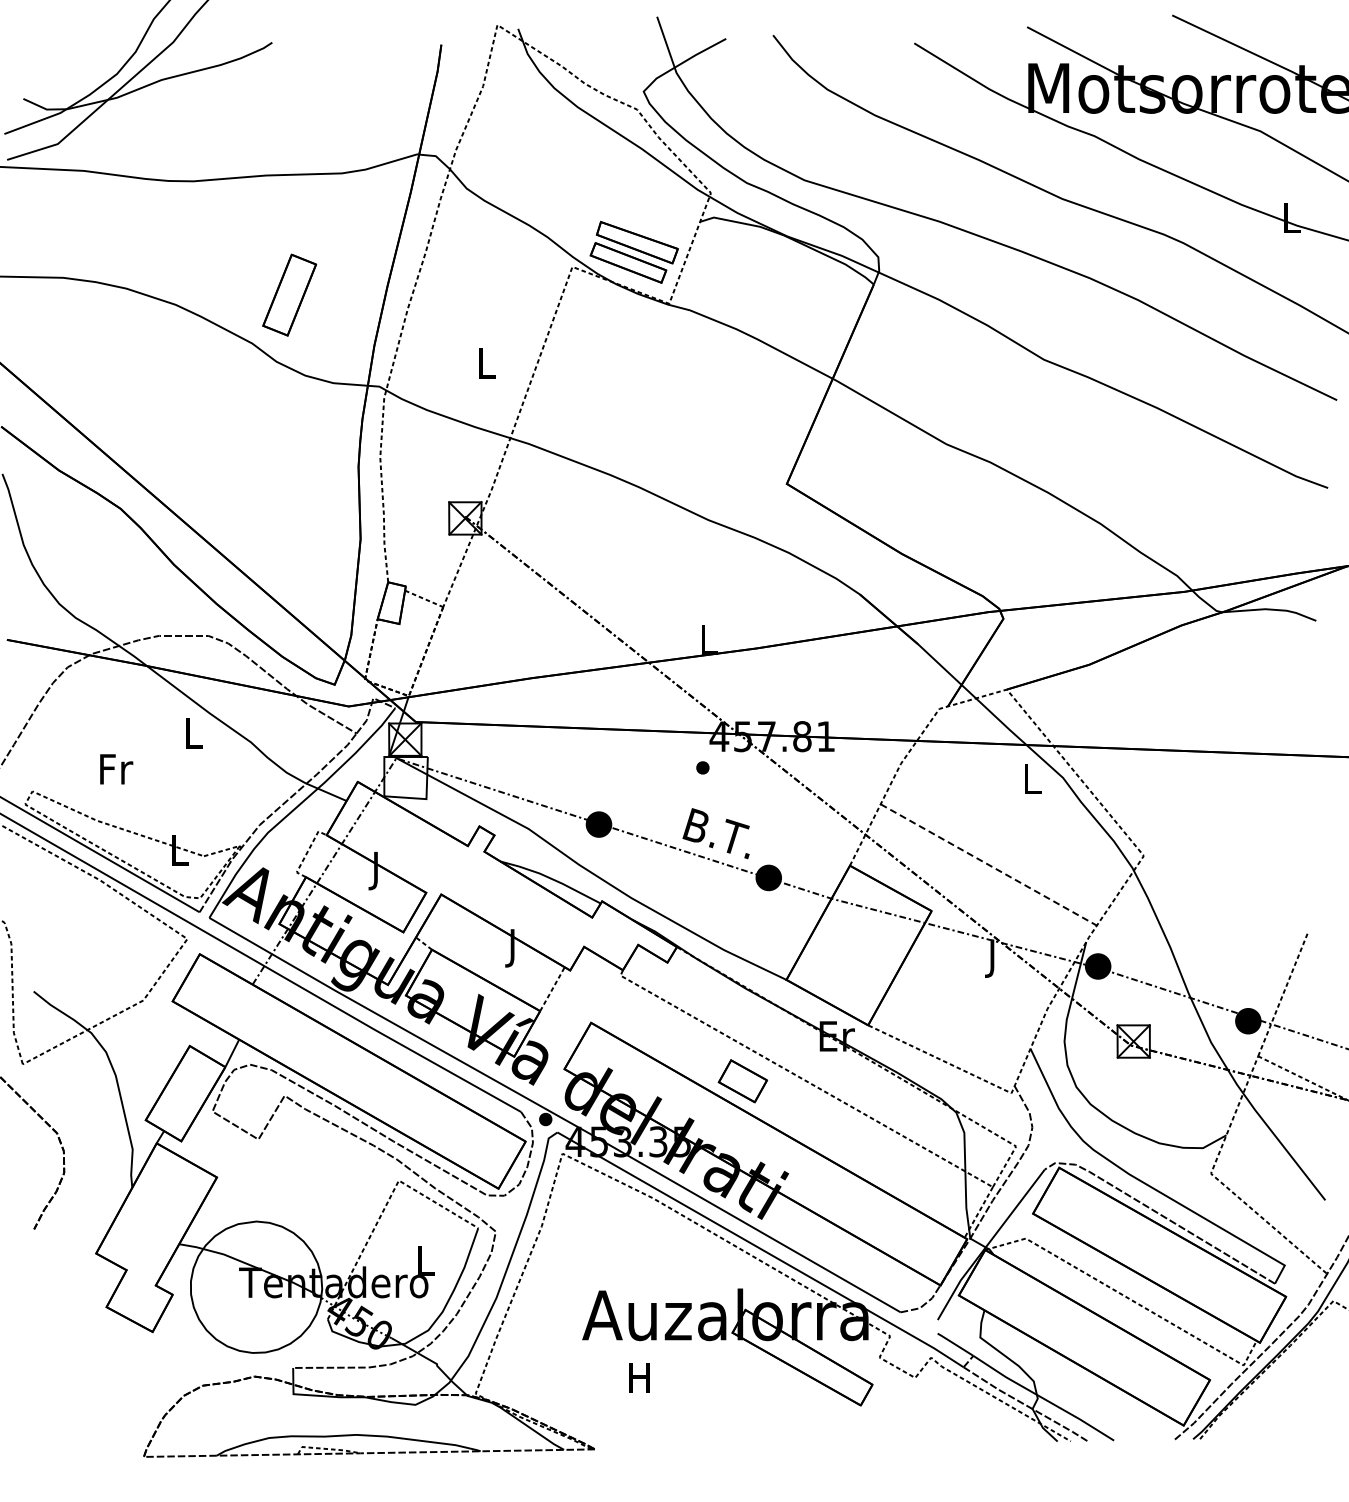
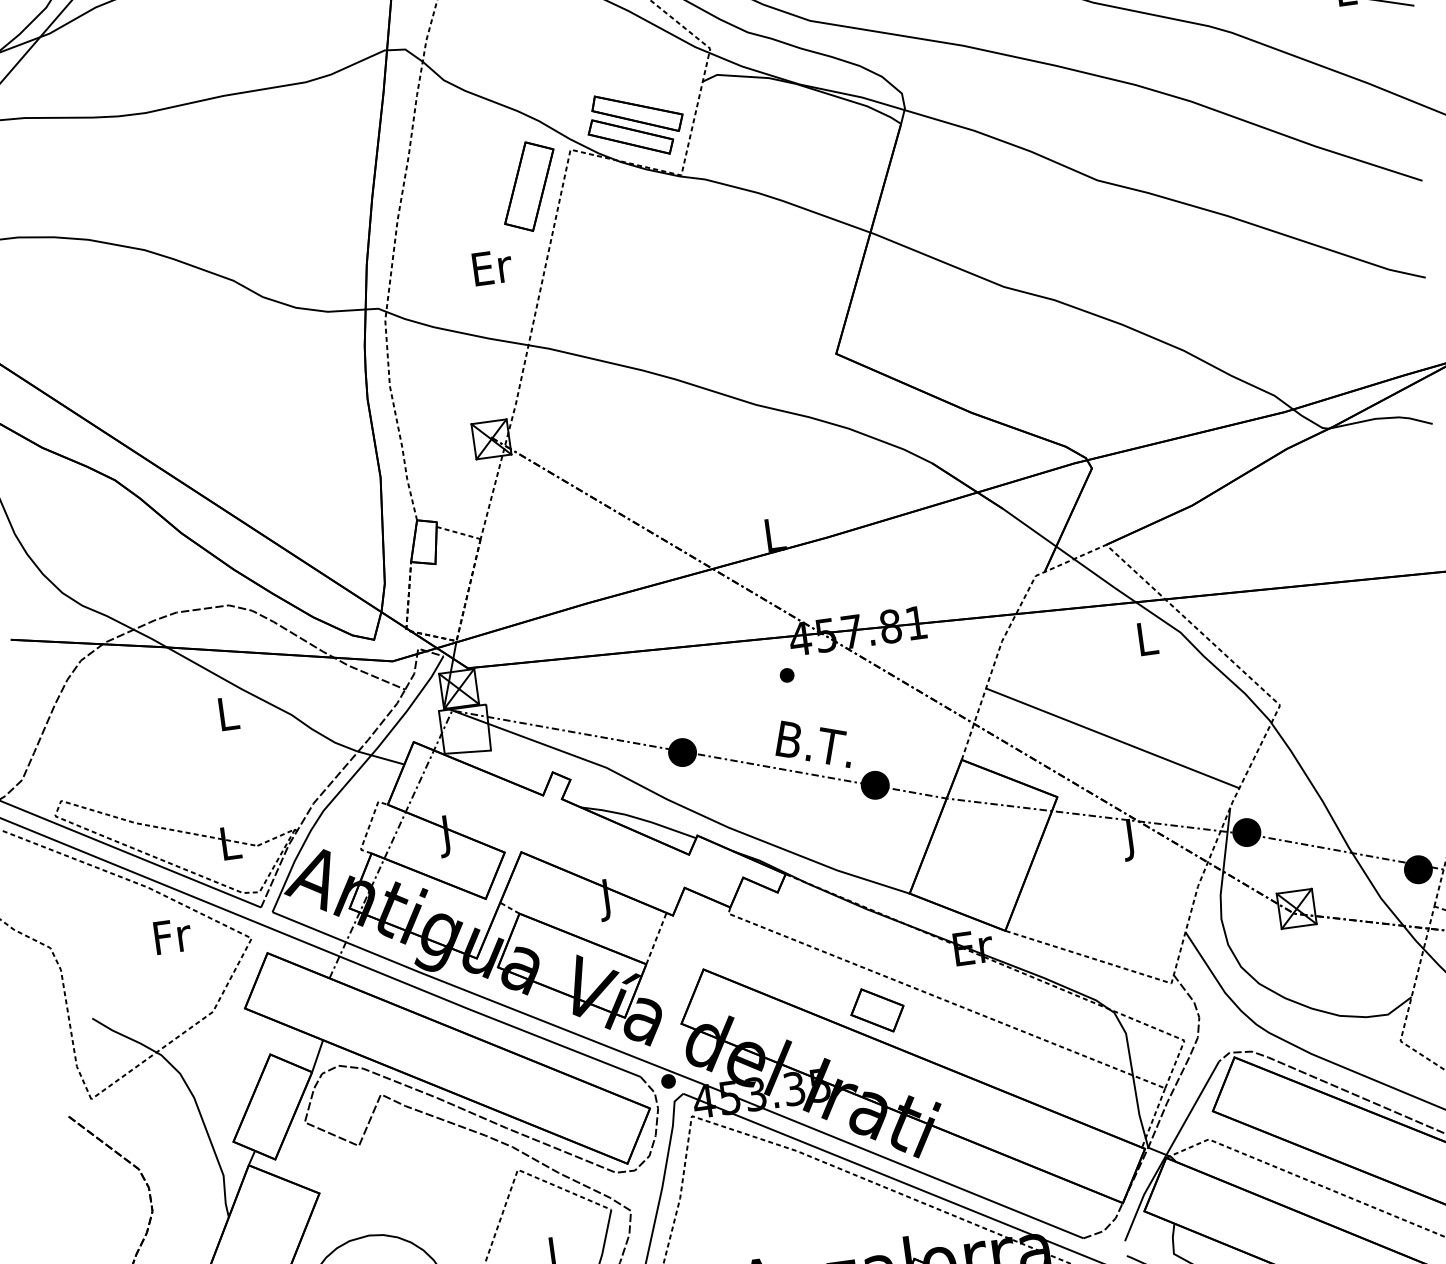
part: (289, 294) -> (528, 185), moved
text: (487, 363) -> (492, 267), L -> Er
text: (116, 769) -> (172, 936), moved
line: (988, 864) -> (1112, 737), dashed -> solid

